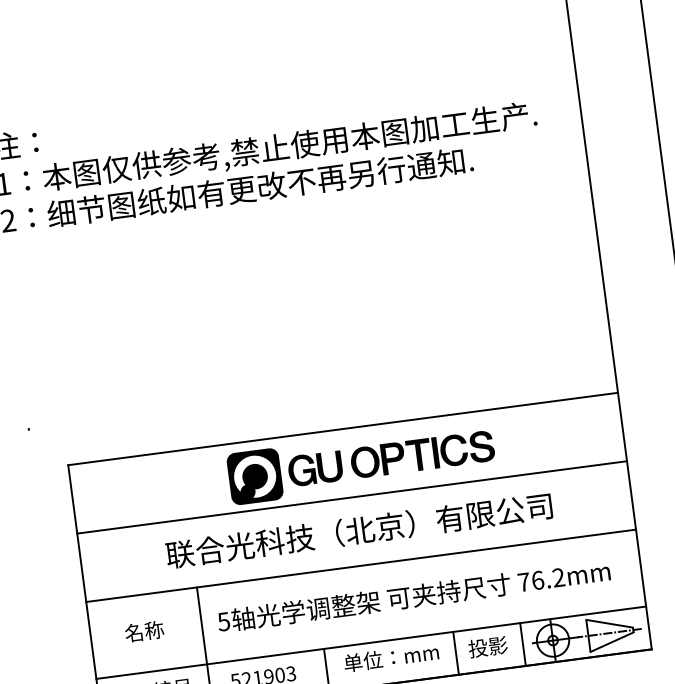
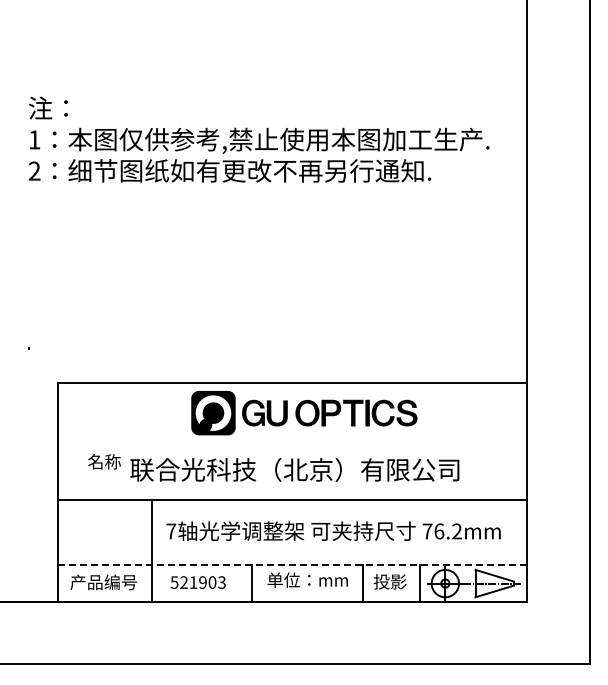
line: (352, 497) -> (292, 441), removed
text: (224, 621) -> (171, 531), 5 -> 7
text: (144, 631) -> (104, 461), moved
line: (371, 642) -> (292, 565), solid -> dashed

